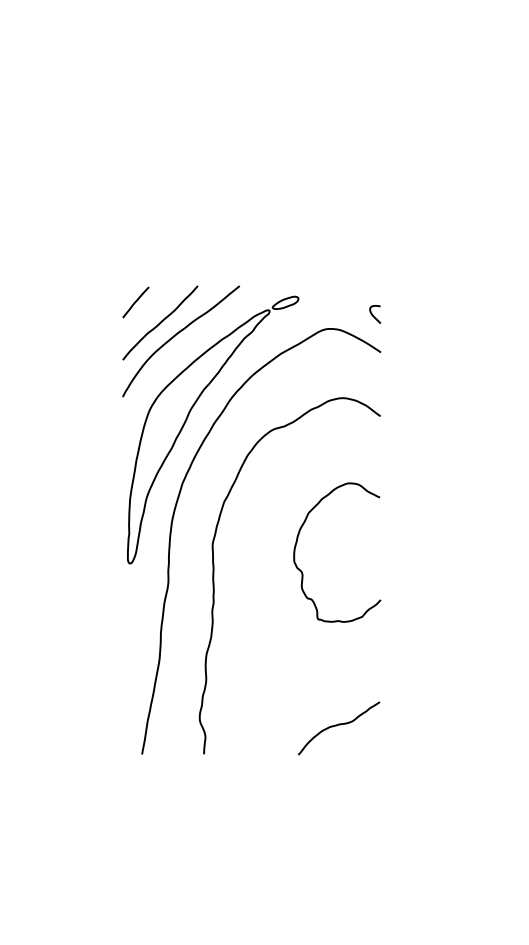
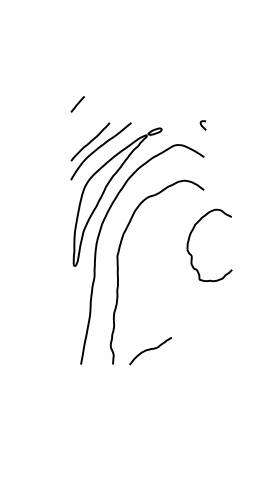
line: (135, 302) -> (77, 104), moved
curve: (373, 314) -> (202, 125), moved
curve: (303, 572) -> (192, 255), moved
curve: (338, 727) -> (150, 350), moved

